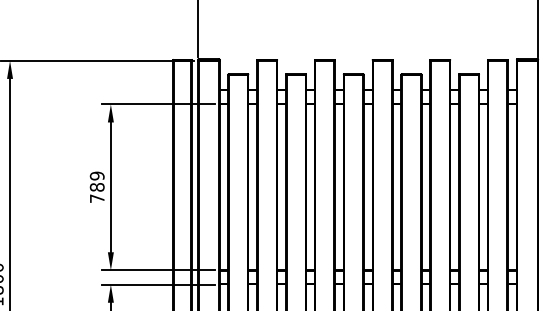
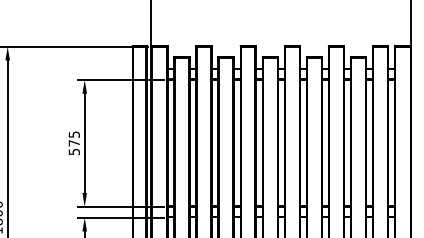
text: (96, 186) -> (73, 142), 789 -> 575

